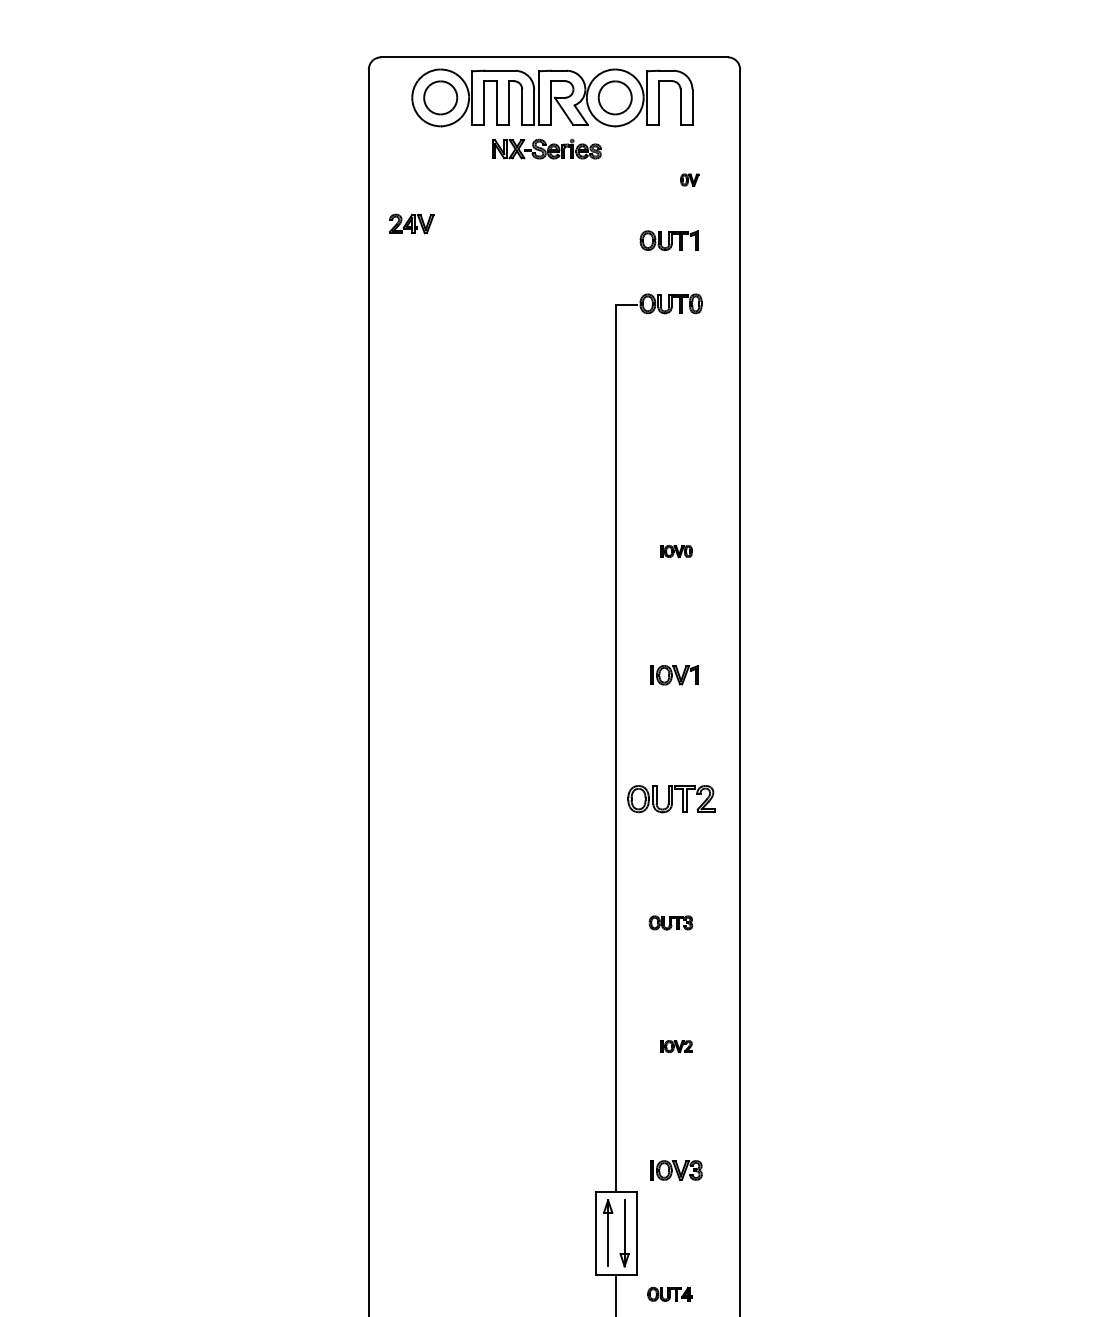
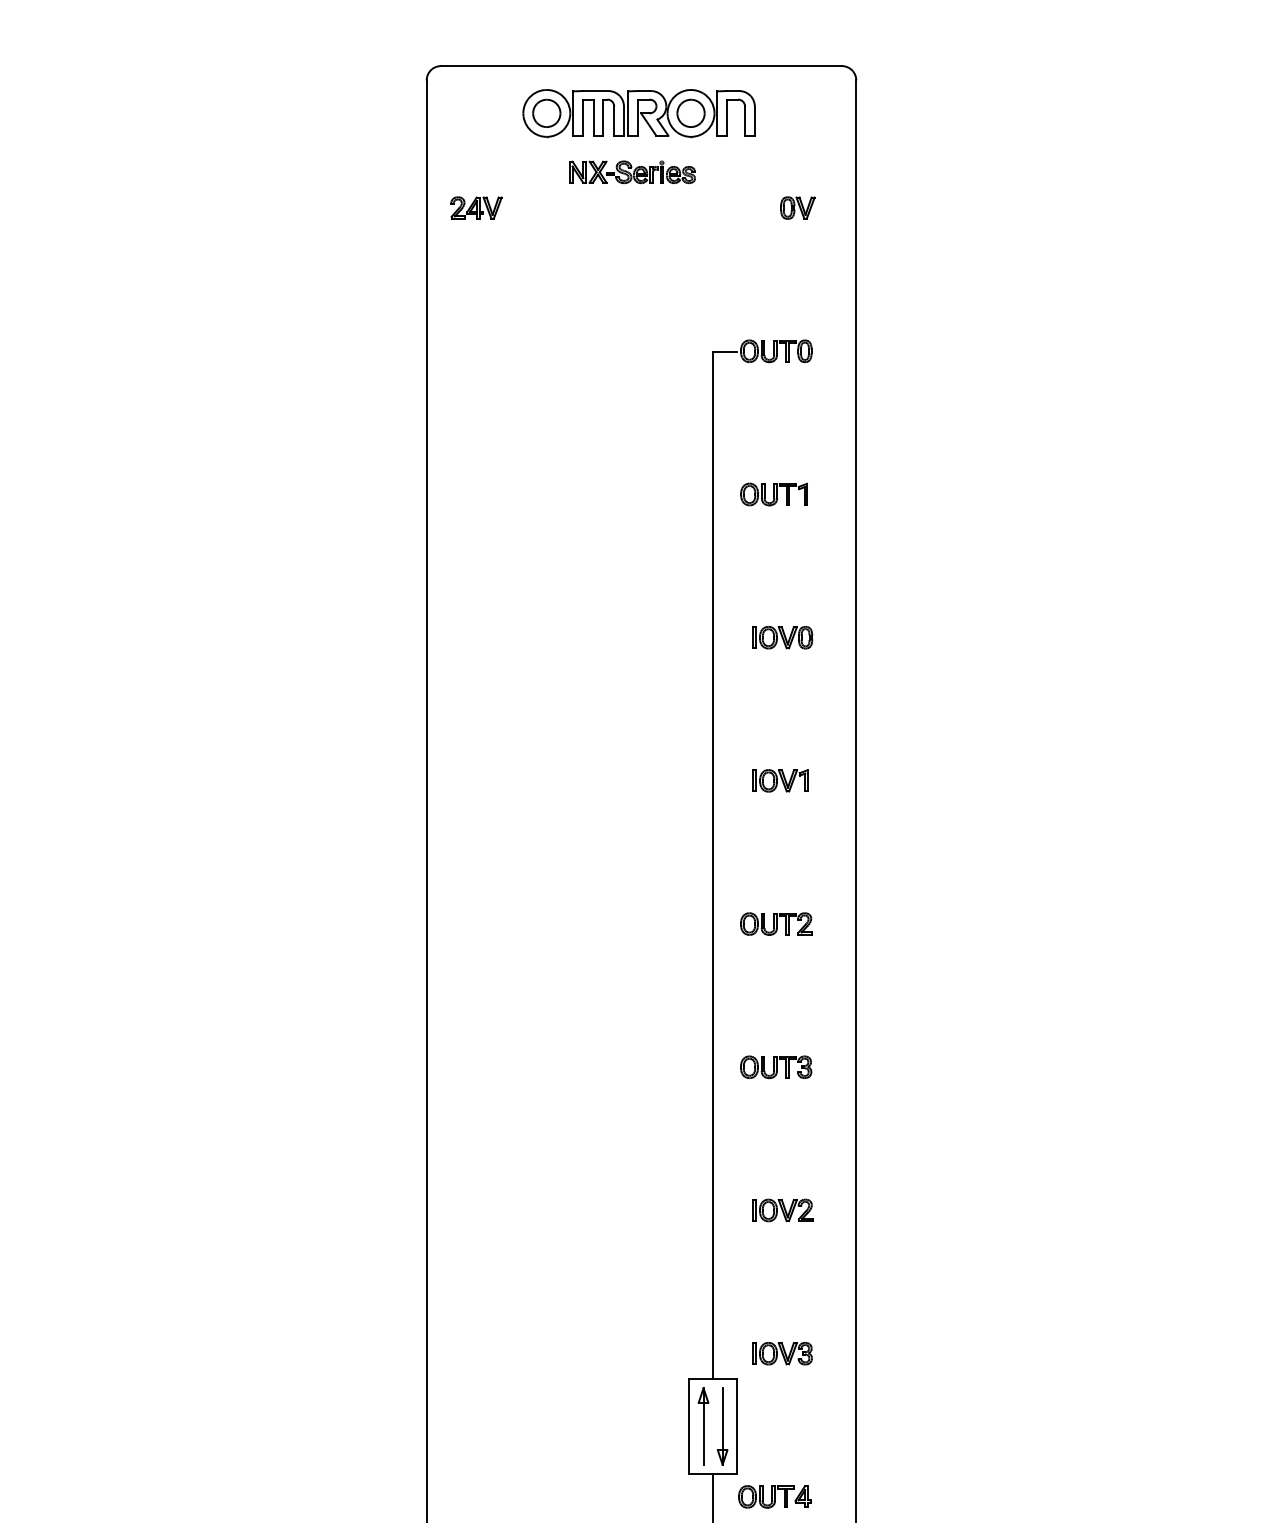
part: (552, 98) -> (639, 113), size x0.71
part: (689, 179) -> (797, 207), size x1.67
part: (411, 223) -> (476, 207), moved
part: (668, 240) -> (773, 494), moved
part: (676, 551) -> (782, 637), size x1.67
part: (670, 798) -> (775, 923), size x0.71
part: (670, 922) -> (775, 1066), size x1.43
part: (676, 1046) -> (782, 1210), size x1.67
part: (669, 1294) -> (774, 1497), size x1.43

